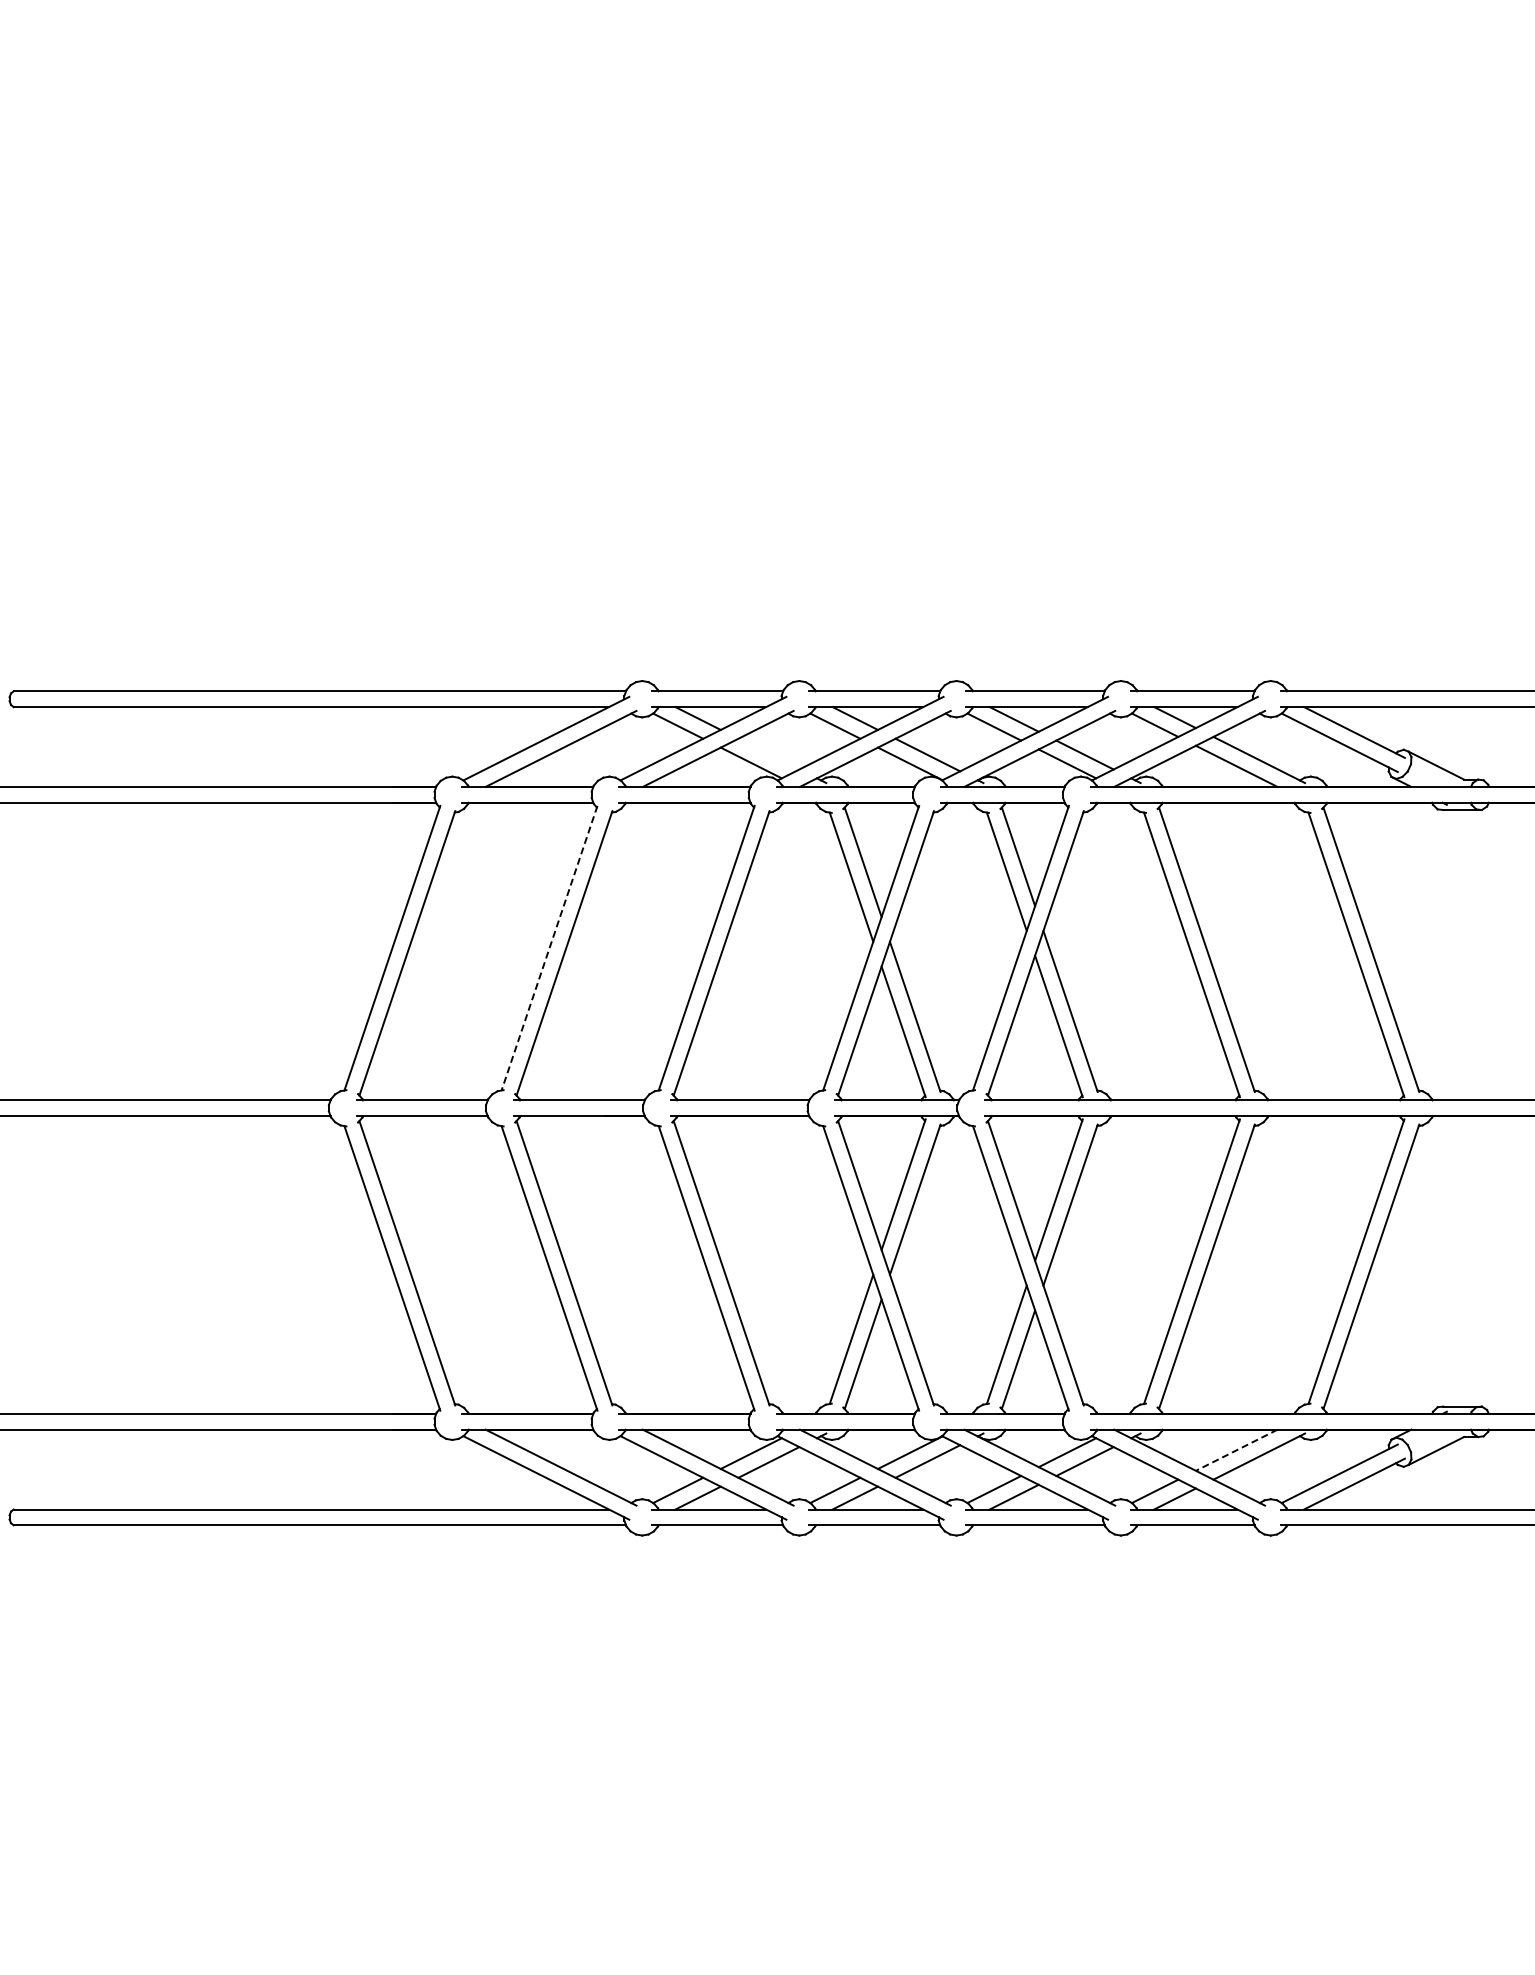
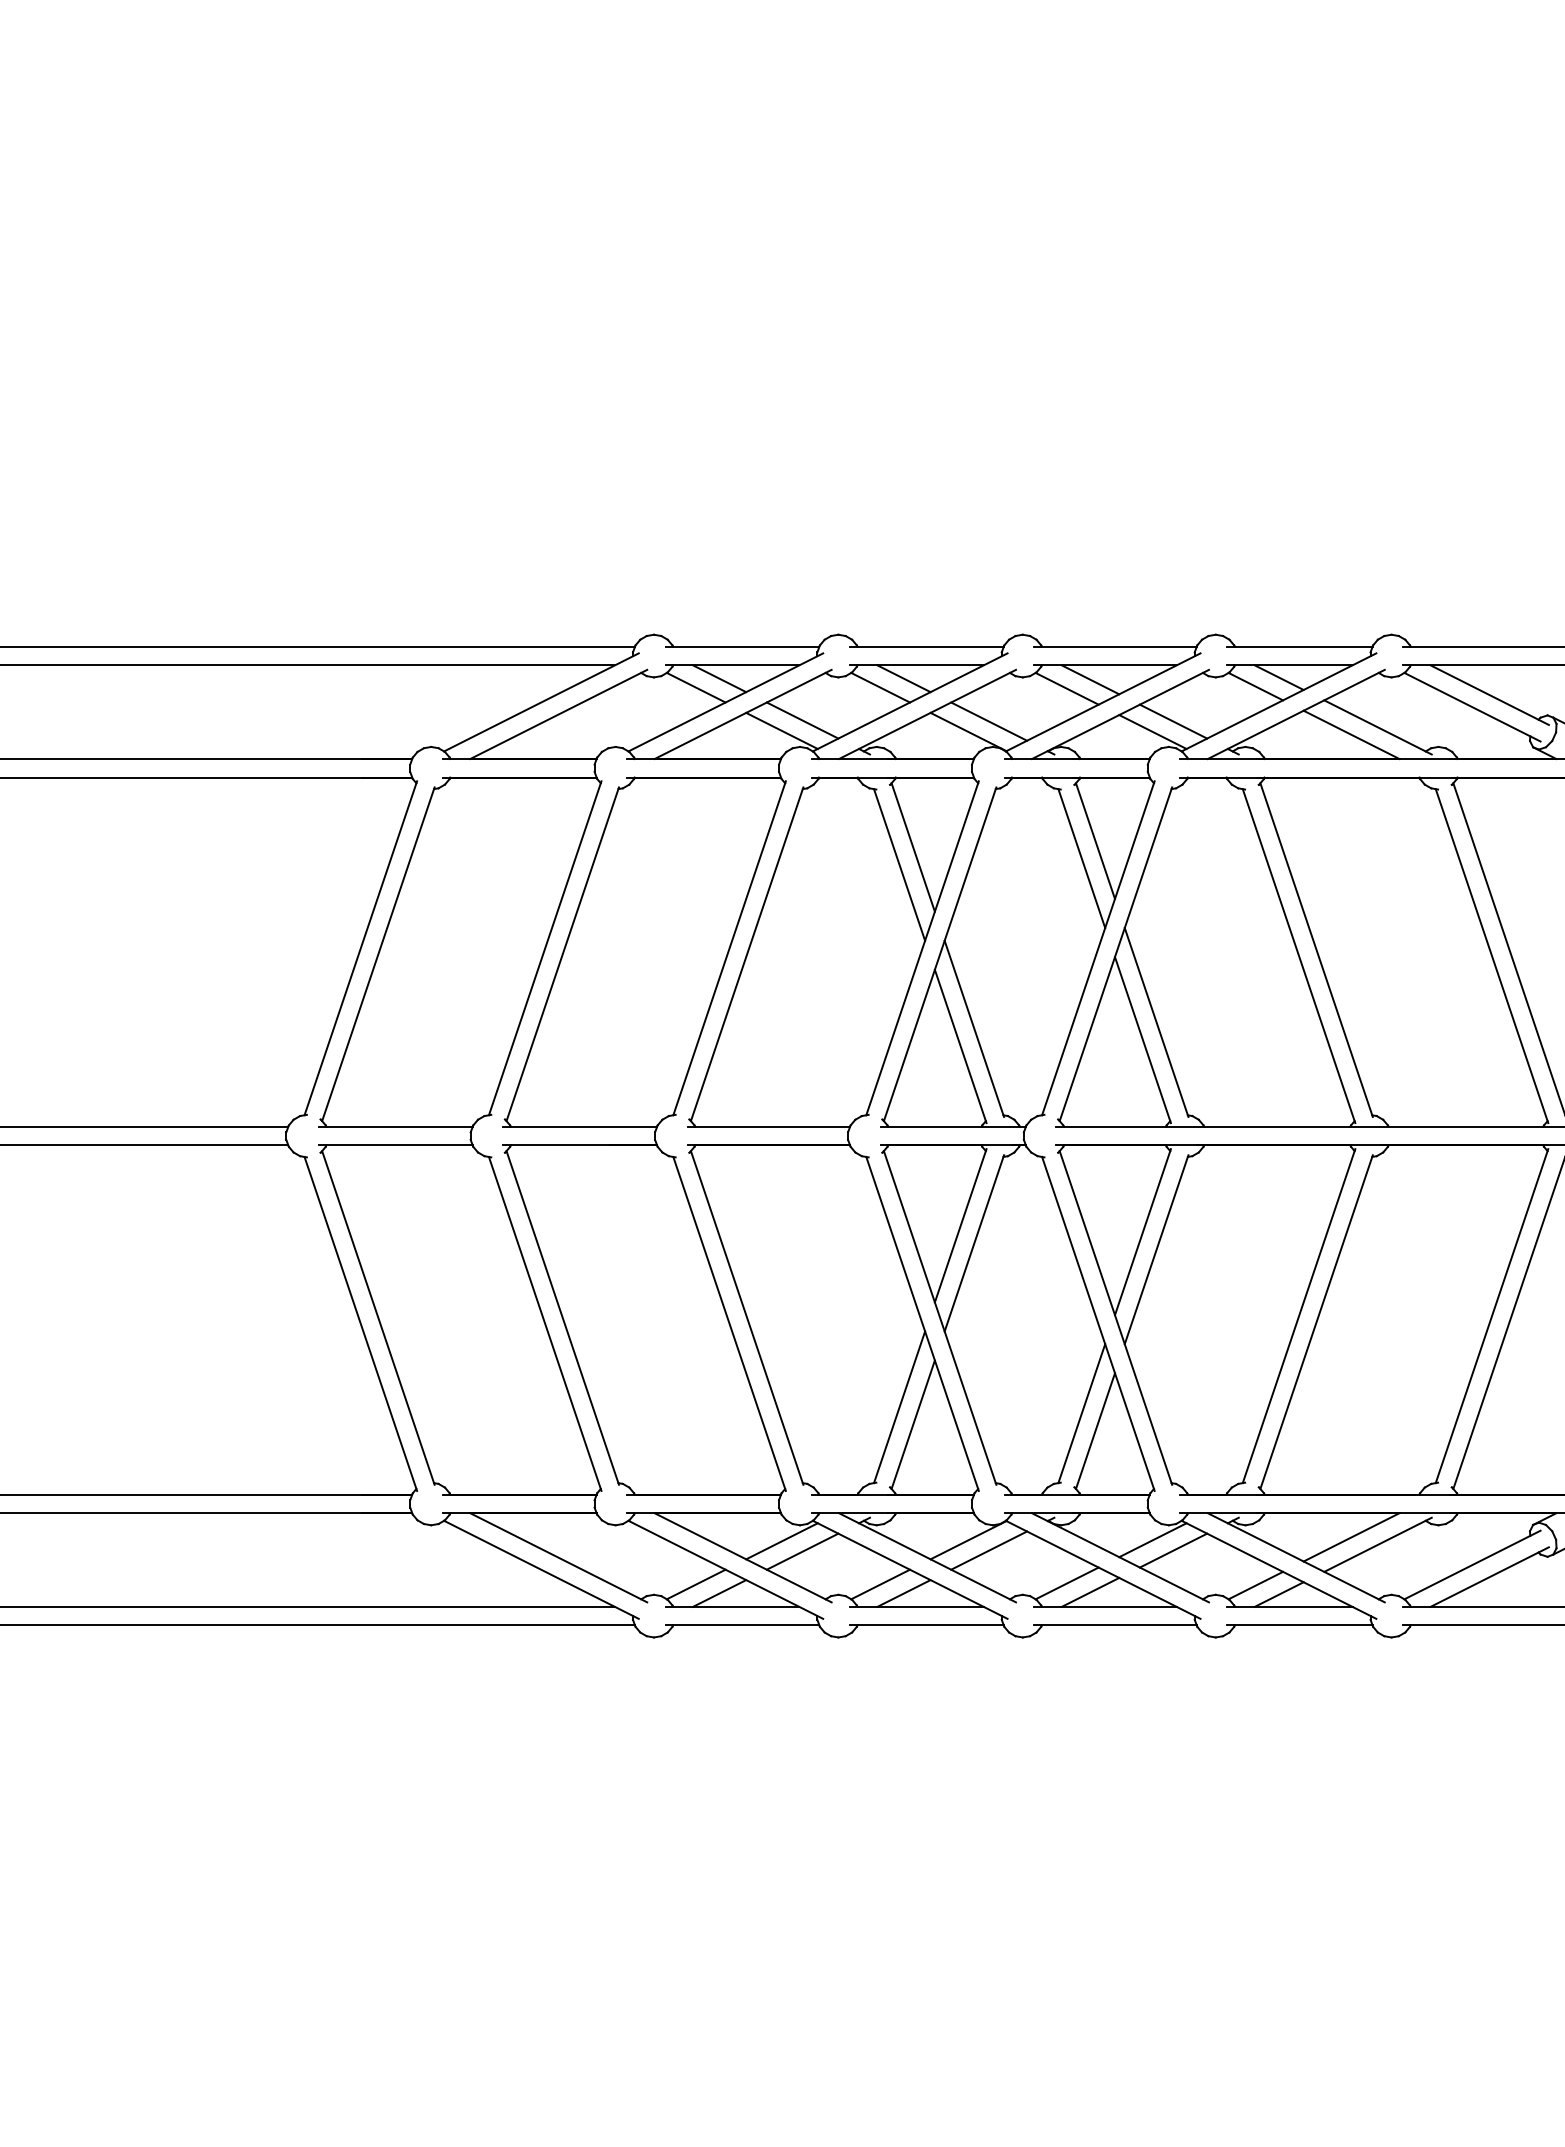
line: (768, 753) -> (802, 719), added
line: (549, 948) -> (545, 948), dashed -> solid
line: (1236, 1450) -> (1351, 1537), dashed -> solid

